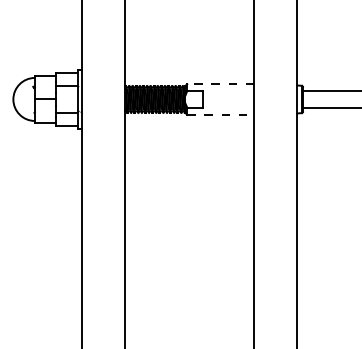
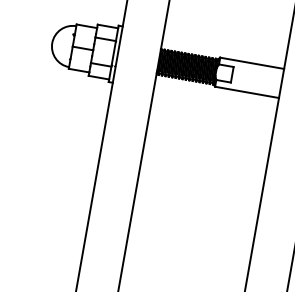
line: (220, 84) -> (251, 63), dashed -> solid
line: (220, 114) -> (246, 92), dashed -> solid

